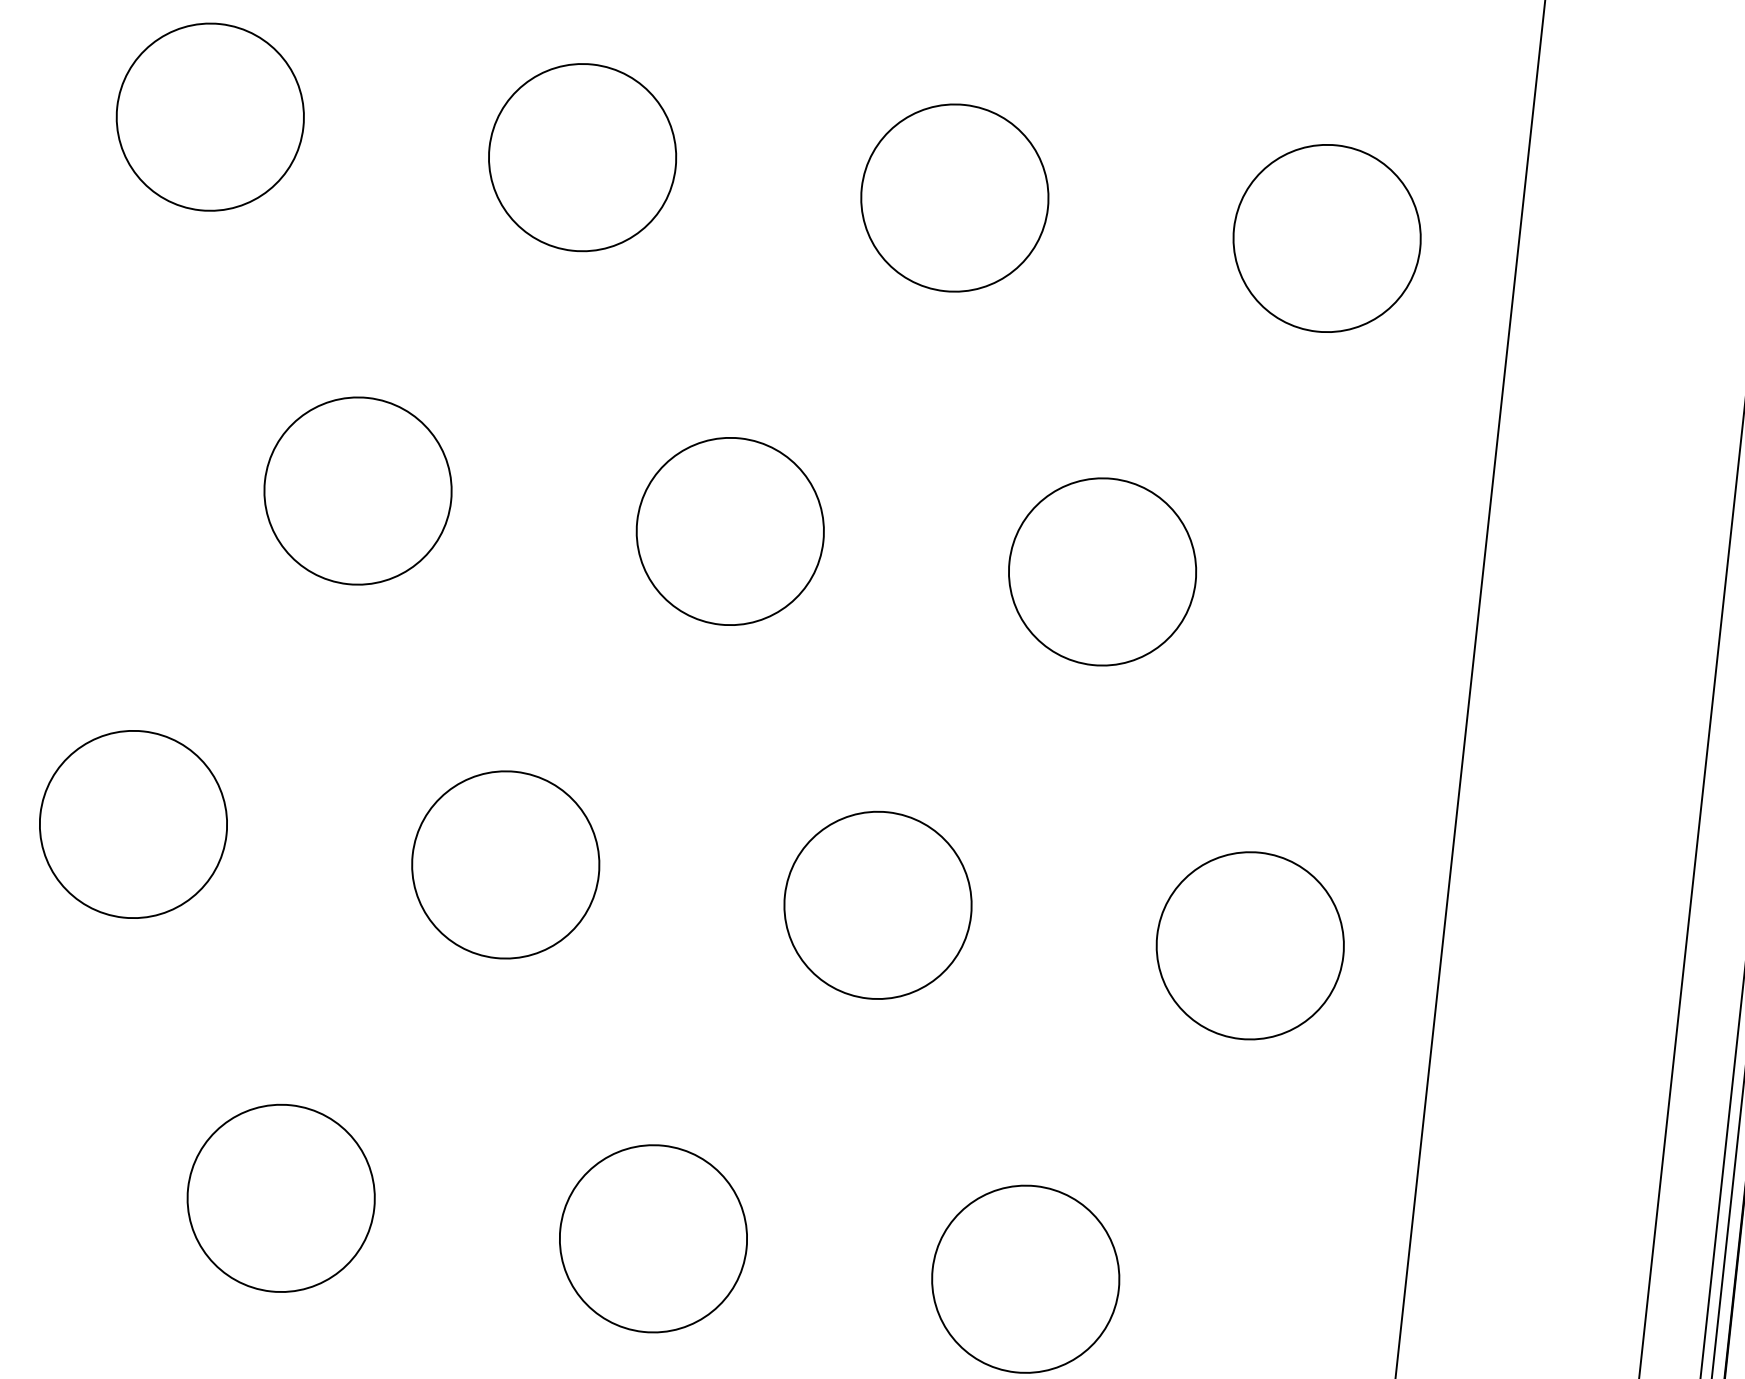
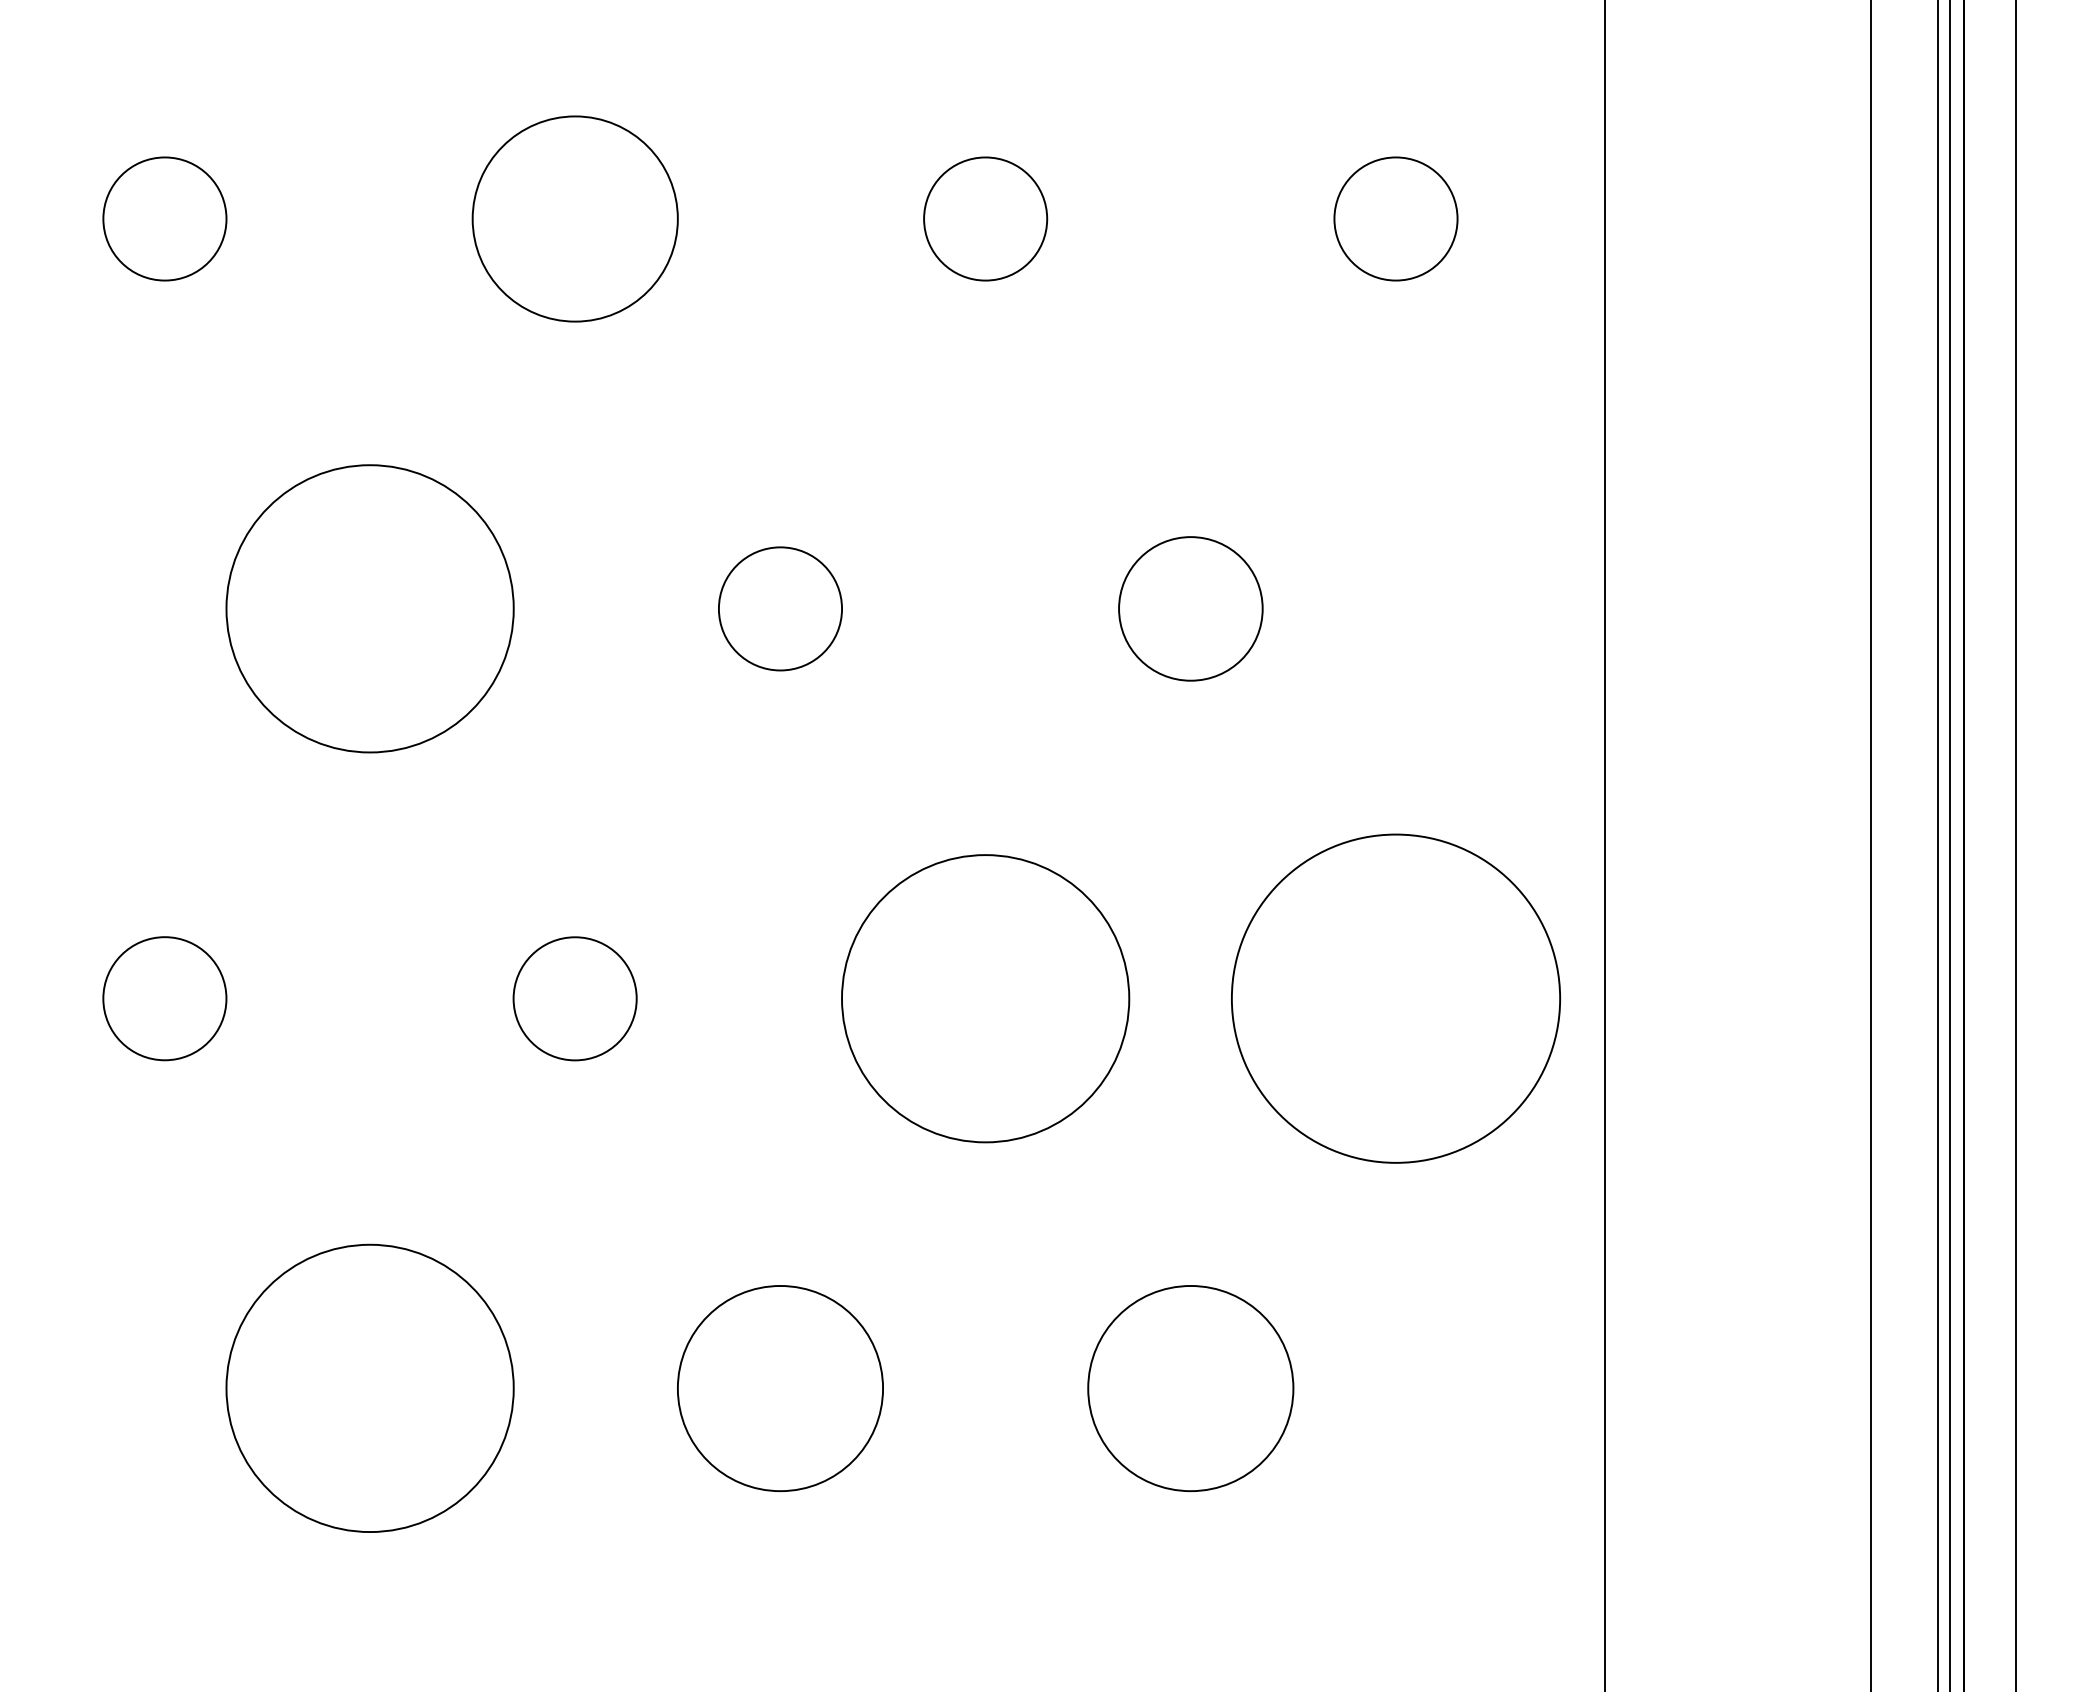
circle: (210, 116) -> (164, 218), size x0.6
circle: (954, 197) -> (985, 218), size x0.6
circle: (1326, 237) -> (1395, 218), size x0.6
circle: (357, 490) -> (369, 608), size x1.4
circle: (730, 531) -> (780, 608), size x0.6
circle: (1102, 571) -> (1190, 608), size x0.7
circle: (133, 824) -> (164, 998), size x0.6
circle: (505, 864) -> (574, 998), size x0.6
circle: (877, 905) -> (985, 998), size x1.4
circle: (1249, 945) -> (1395, 998), size x1.6
circle: (280, 1198) -> (369, 1388), size x1.4

